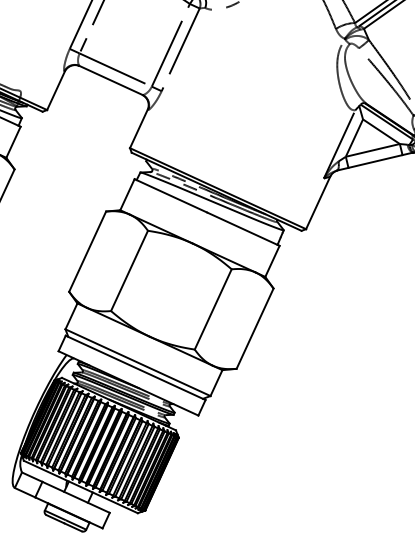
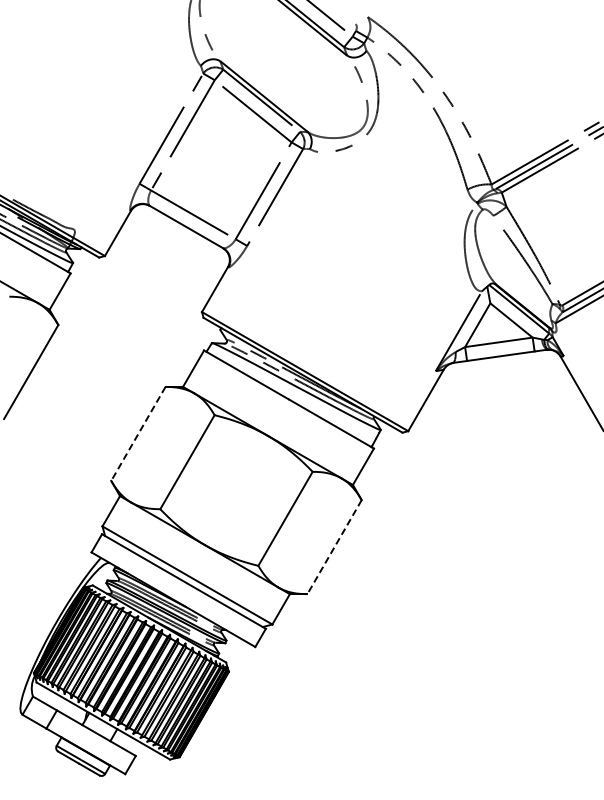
line: (87, 252) -> (138, 434), solid -> dashed
line: (255, 328) -> (334, 547), solid -> dashed

